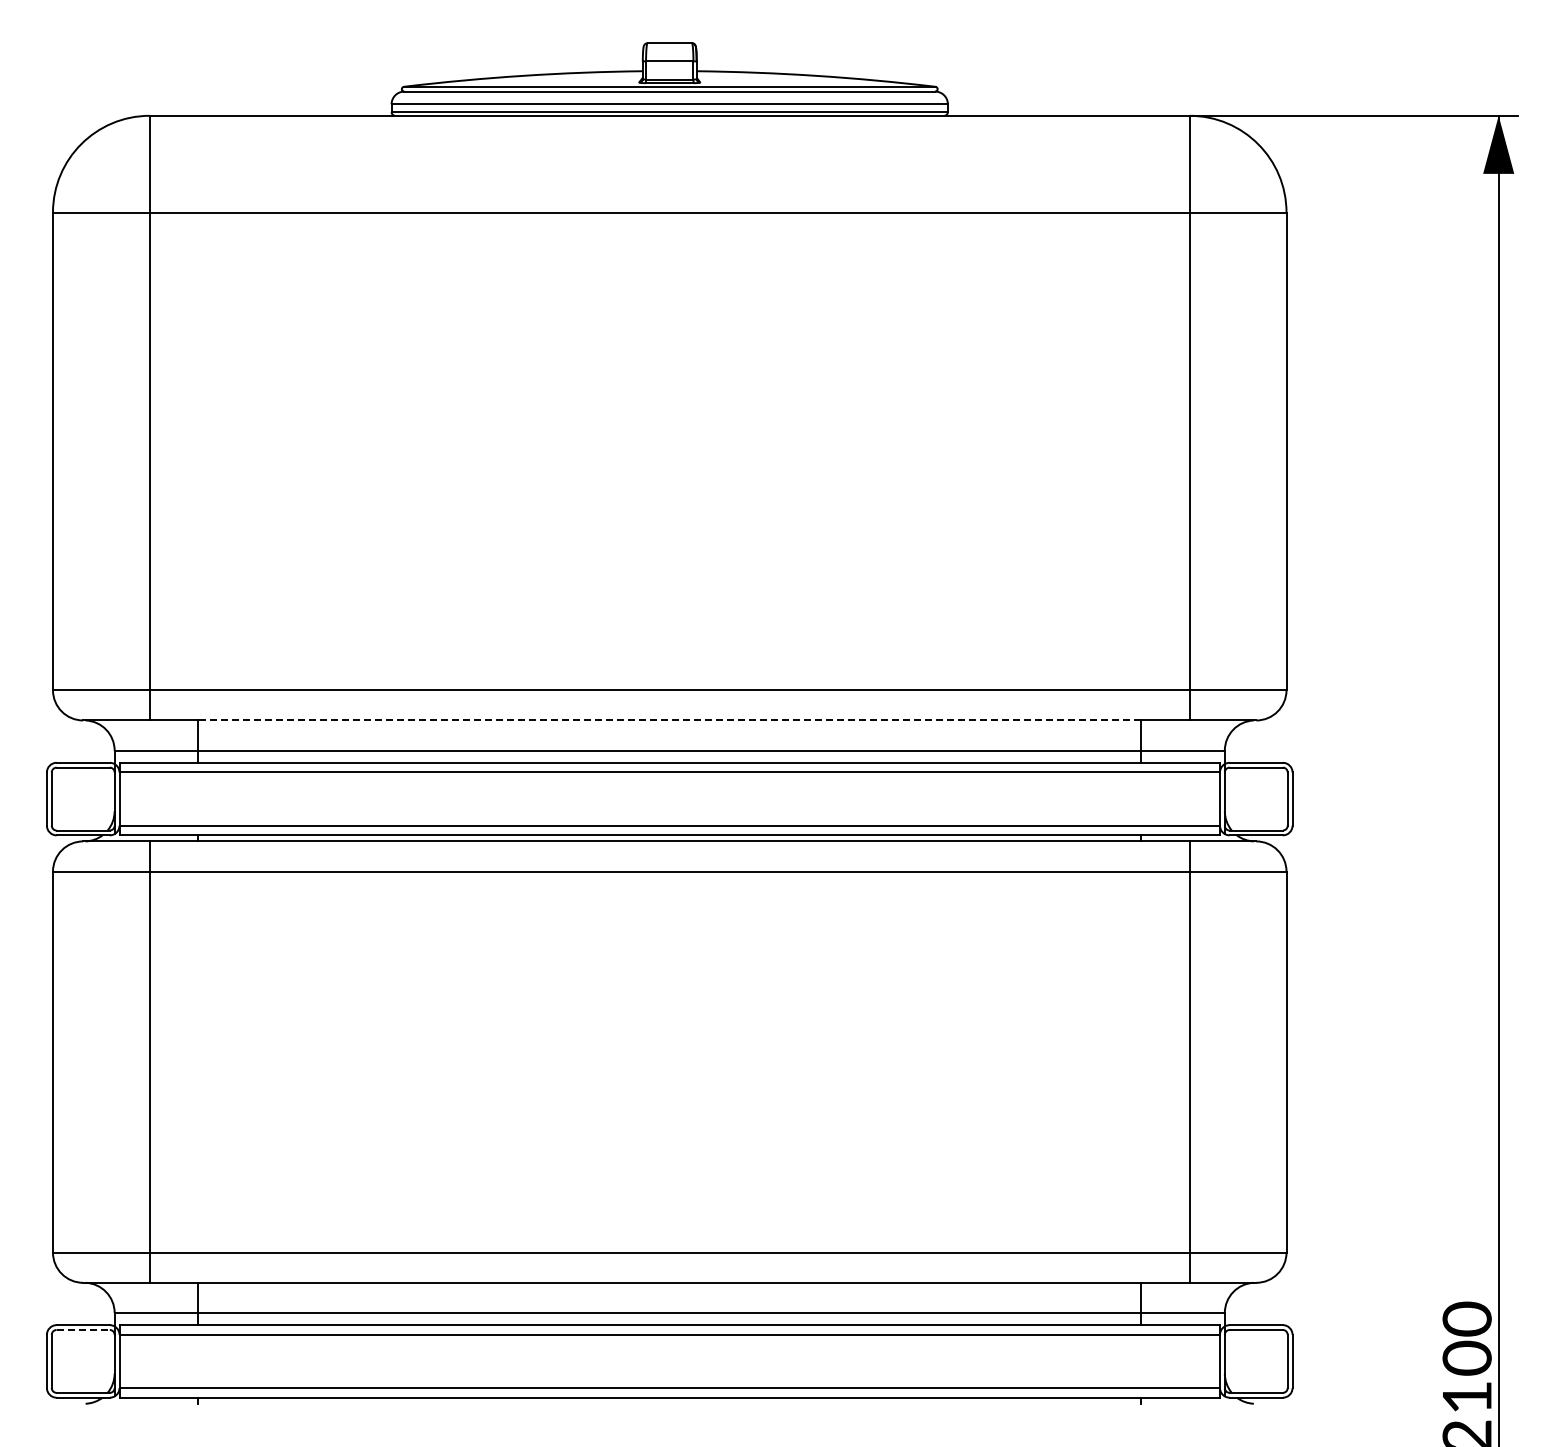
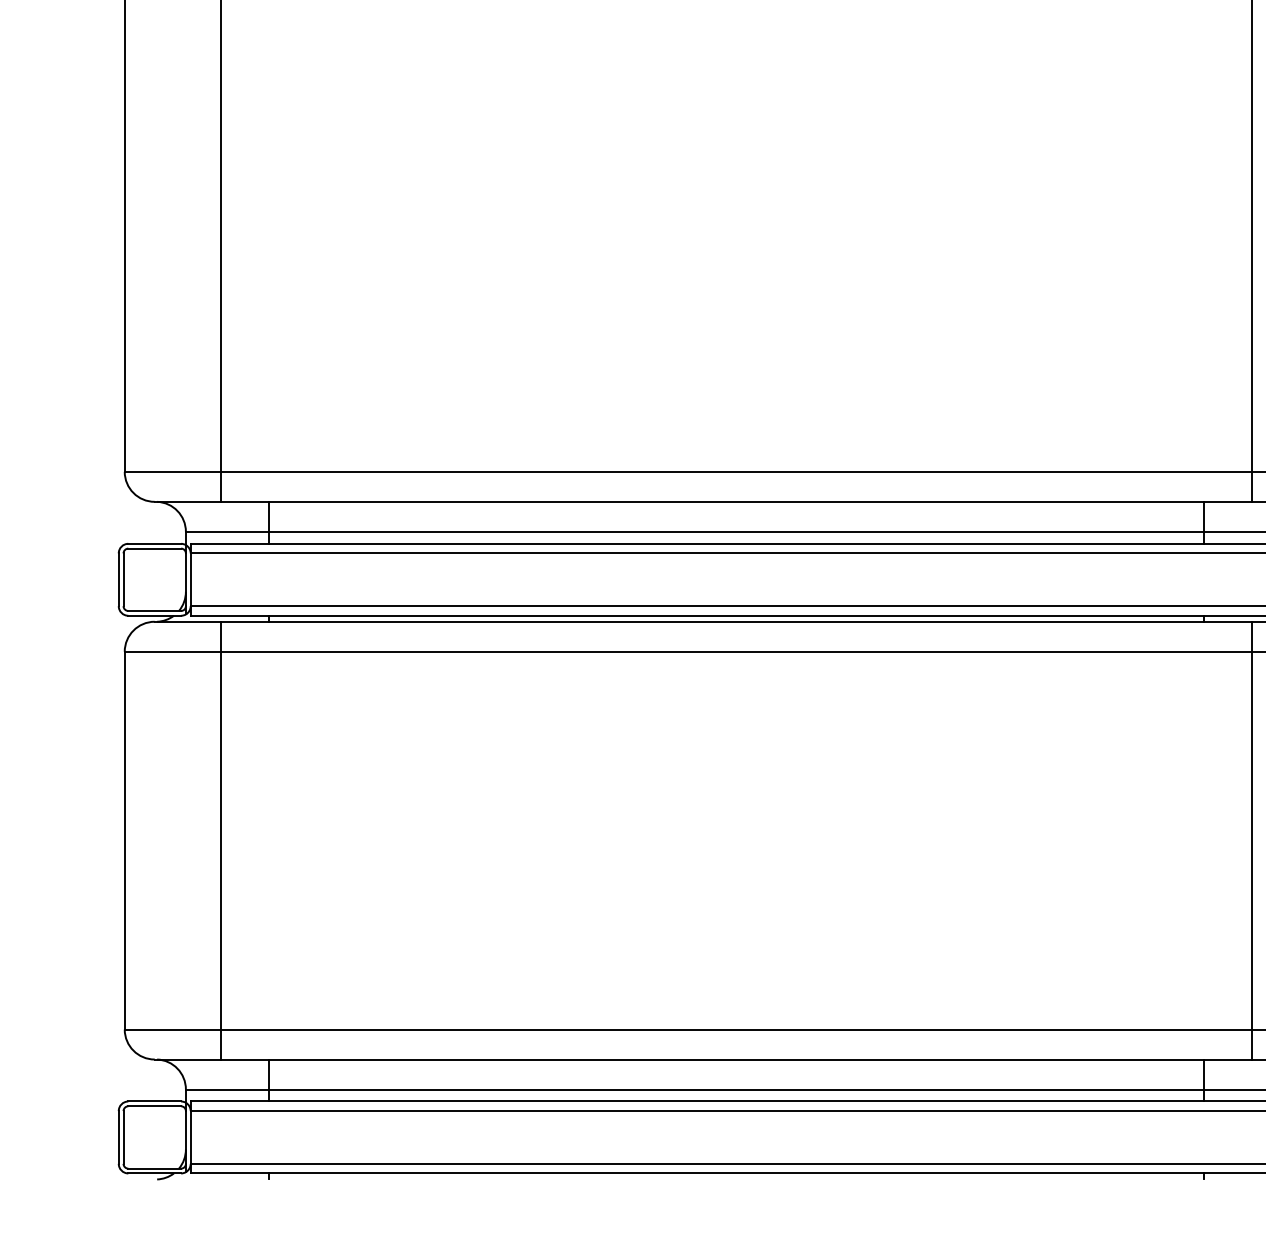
line: (669, 720) -> (736, 501), dashed -> solid
line: (83, 1329) -> (155, 1105), dashed -> solid

